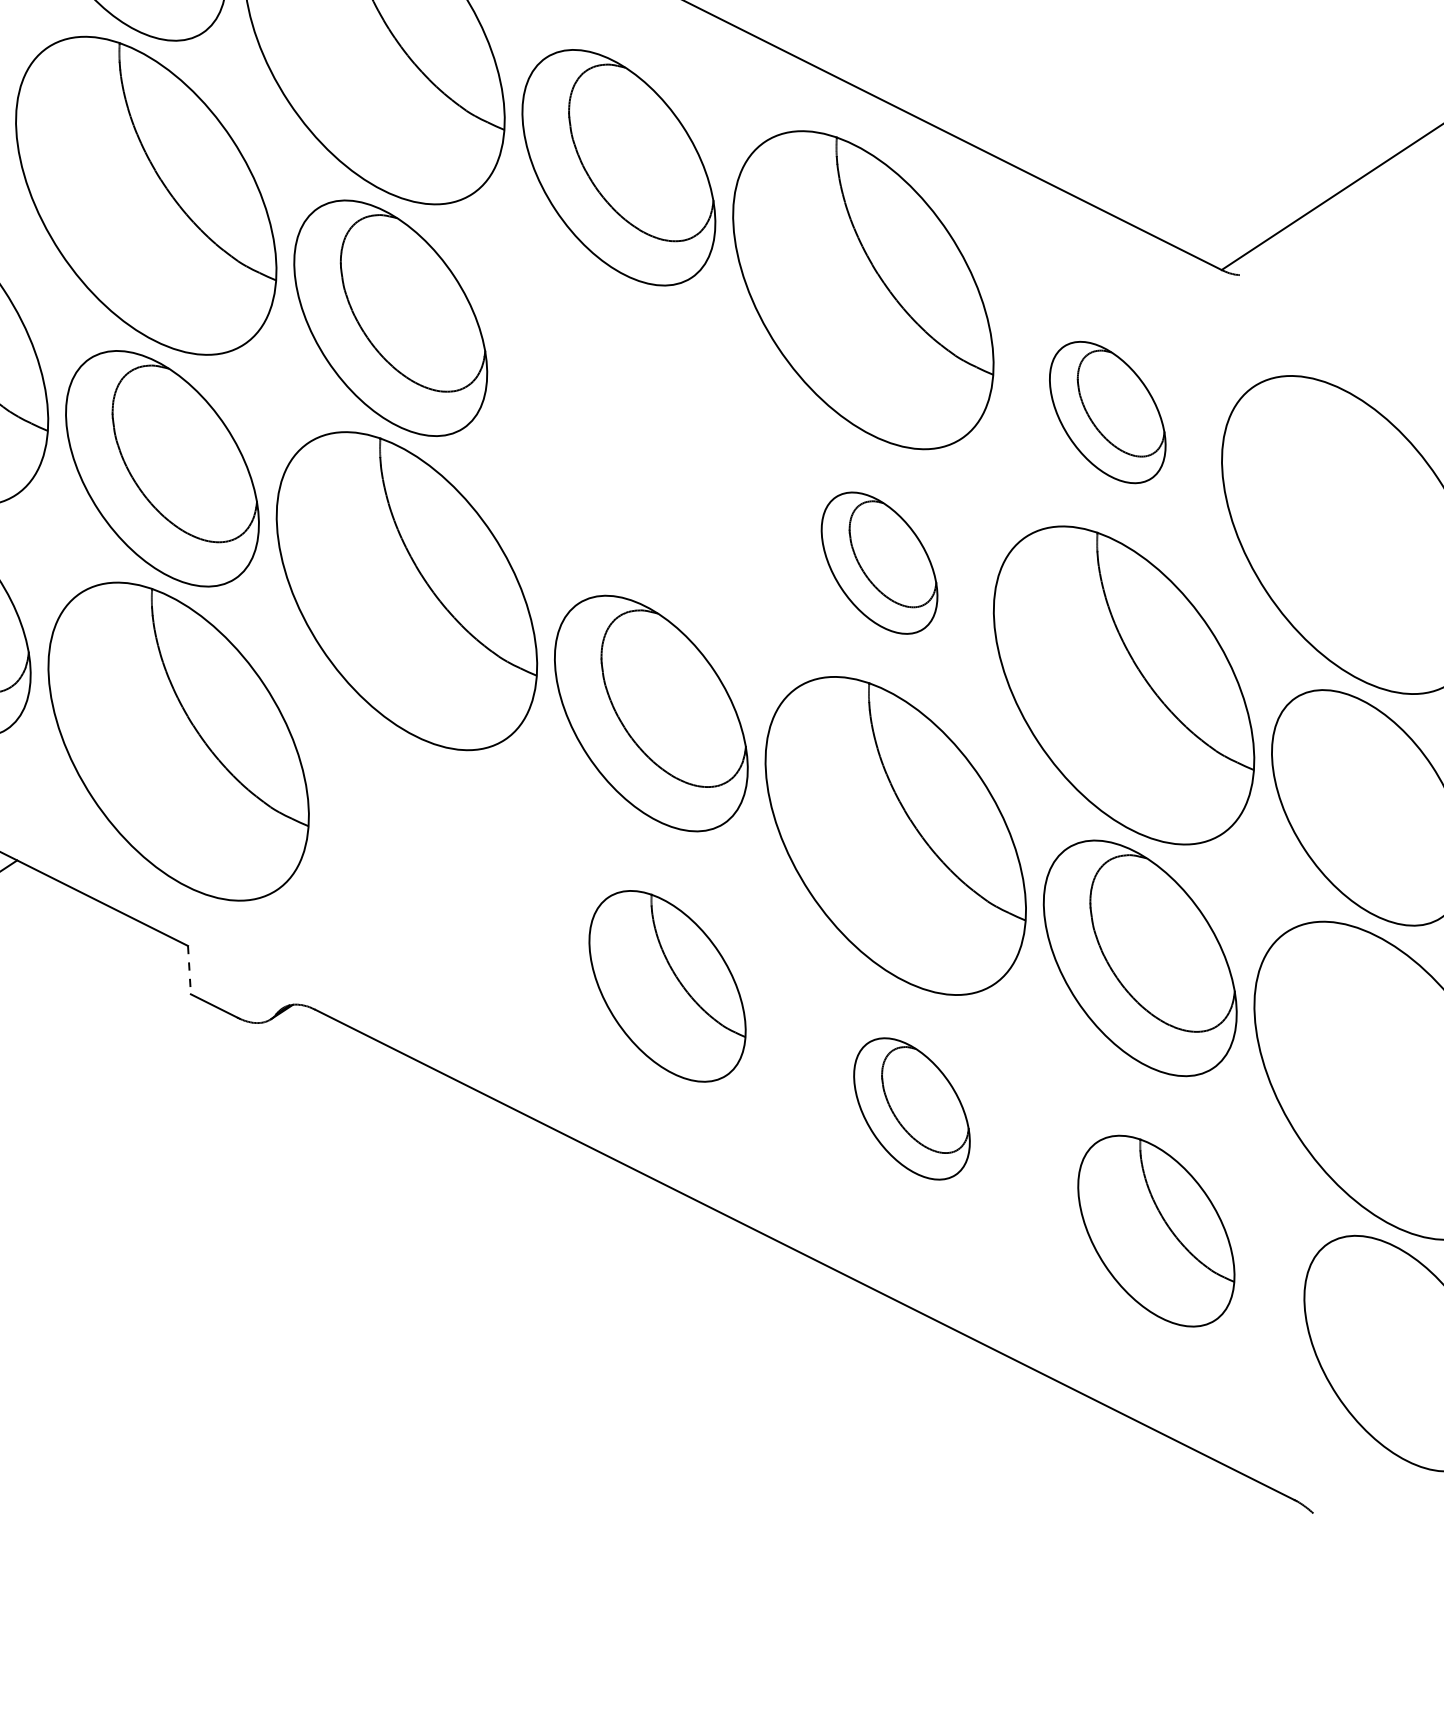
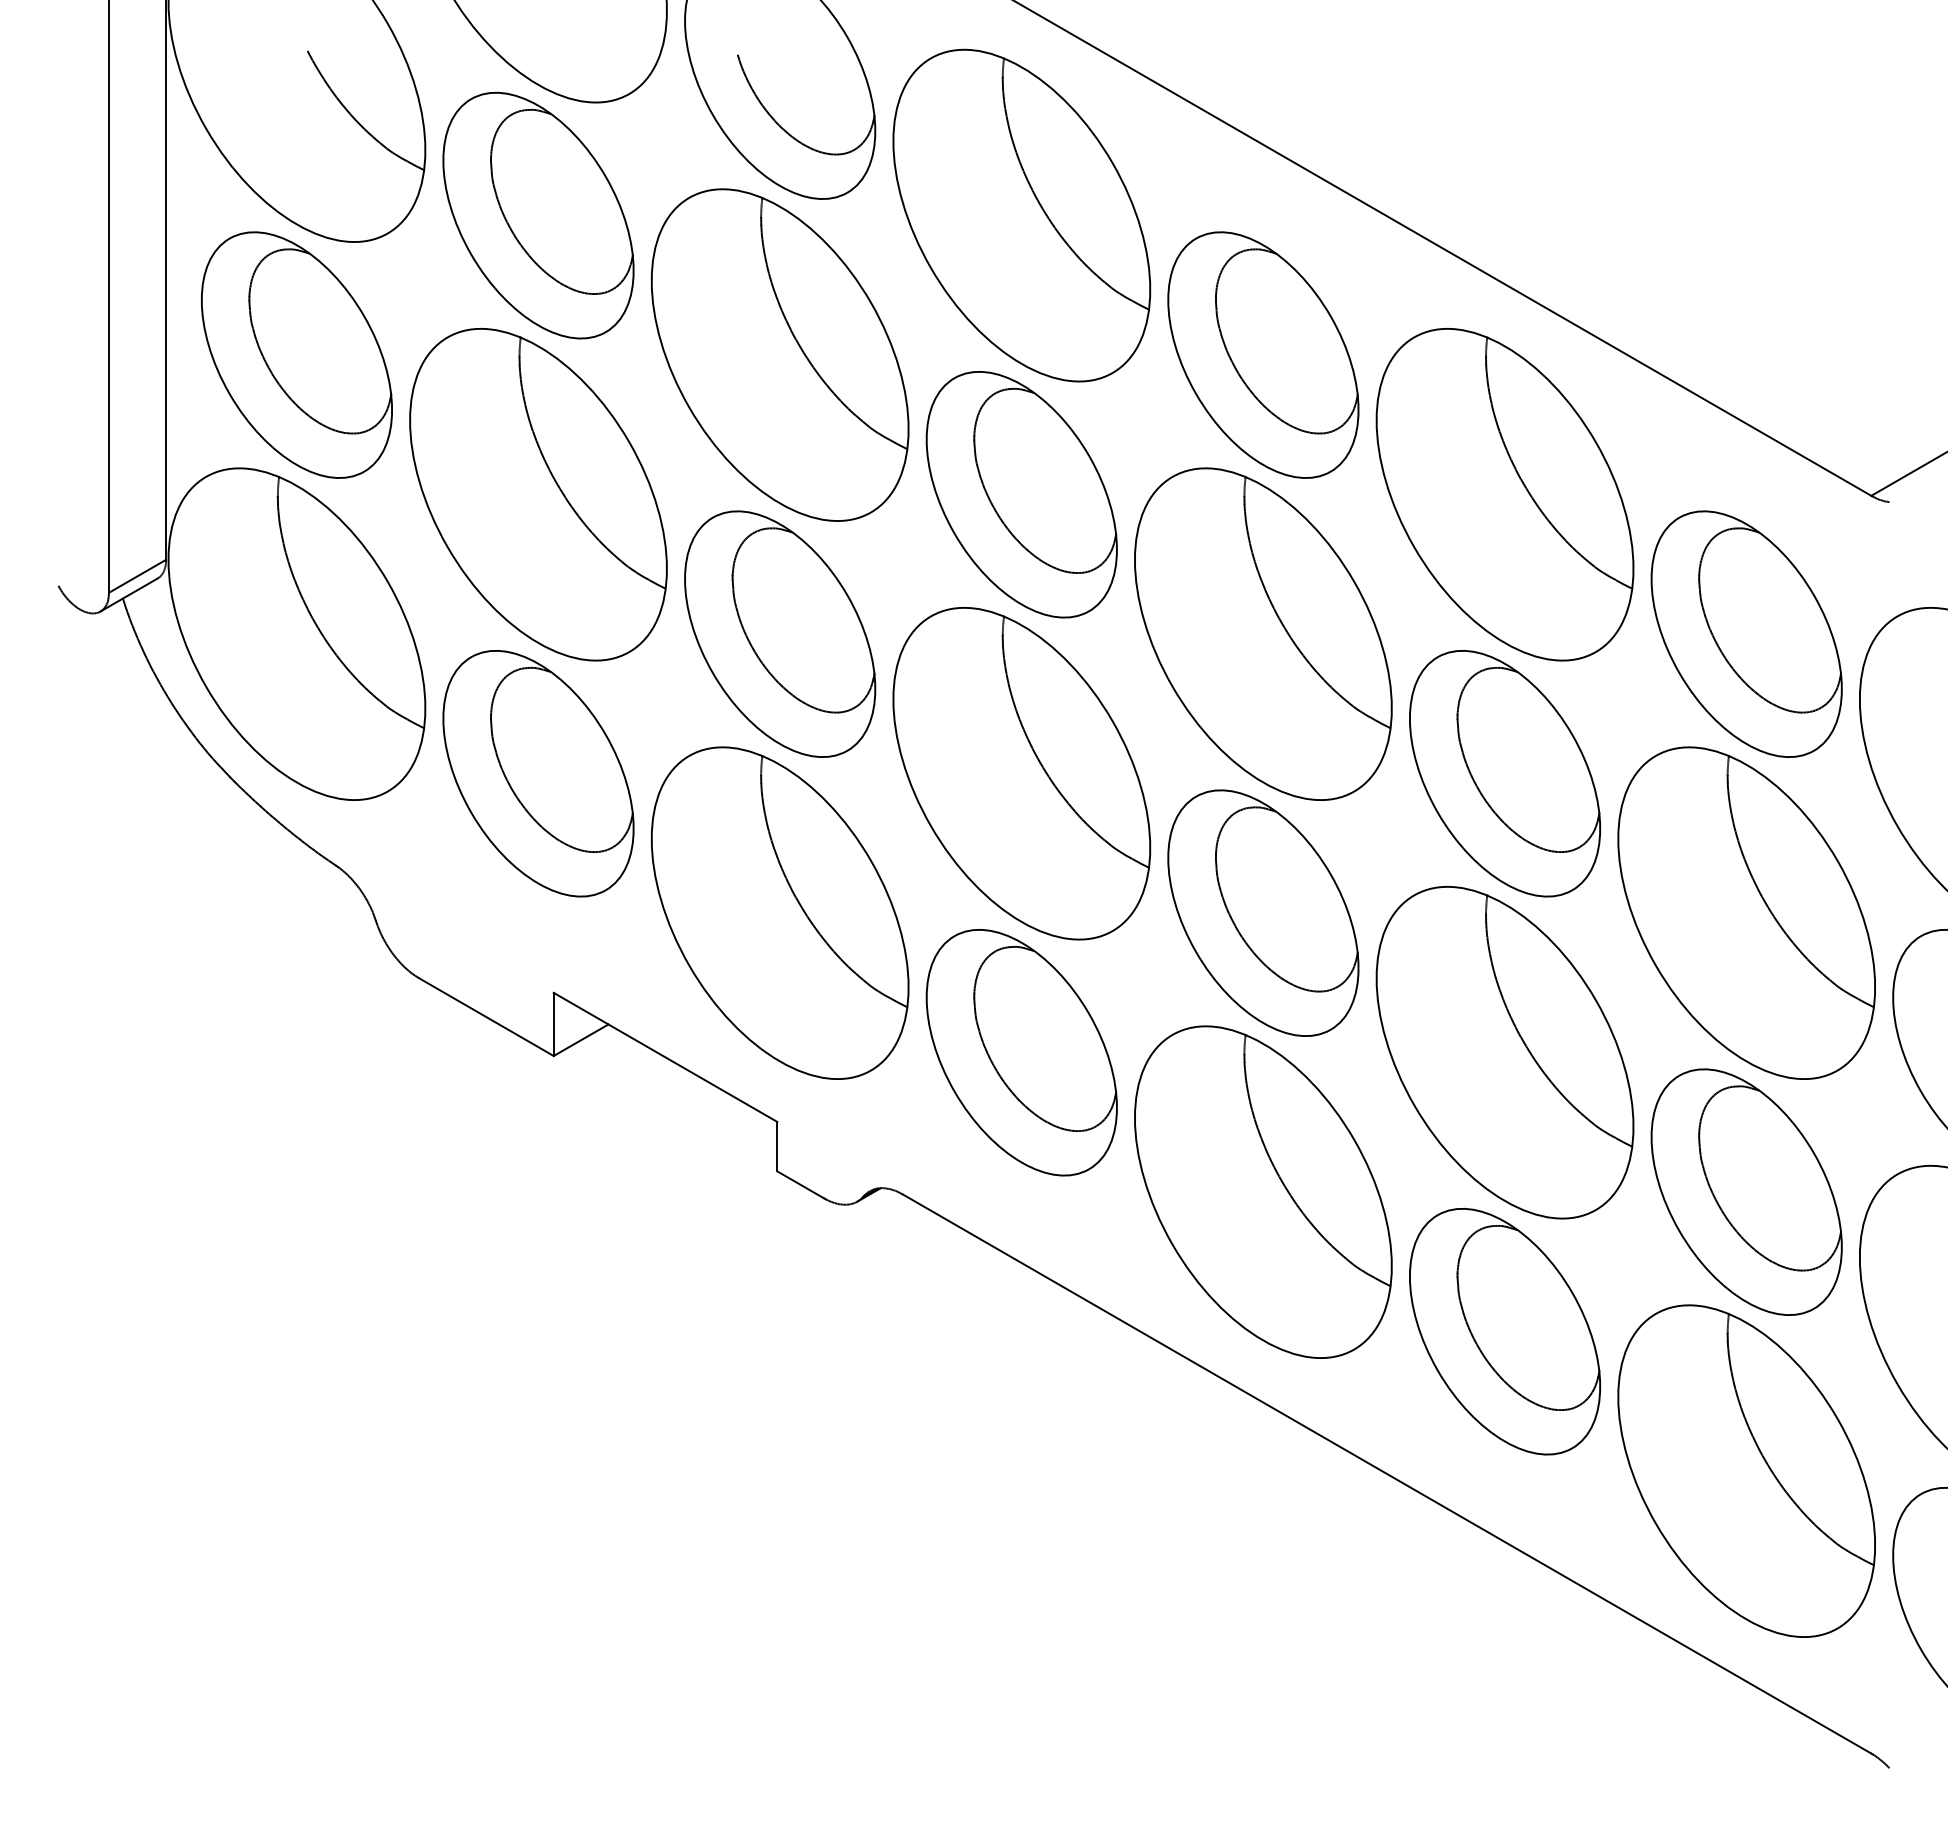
part: (1107, 411) -> (1746, 633), size x1.67
part: (635, 439) -> (1263, 633), added
part: (879, 562) -> (1504, 773), size x1.67
part: (422, 863) -> (1021, 1052), added
line: (189, 969) -> (777, 1146), dashed -> solid
part: (667, 985) -> (1263, 1191), size x1.67
part: (911, 1108) -> (1504, 1331), size x1.67
part: (1156, 1230) -> (1746, 1470), size x1.67

